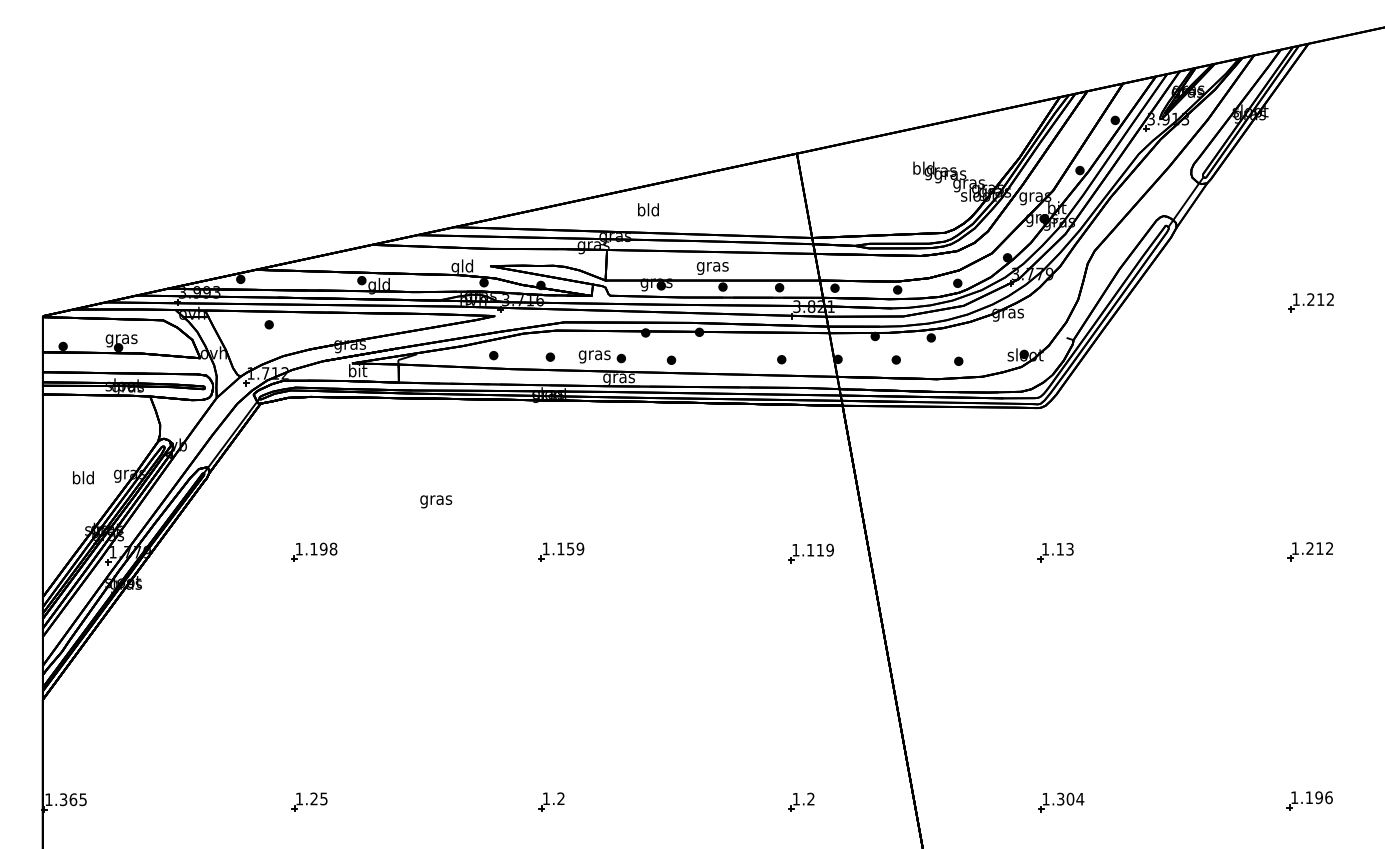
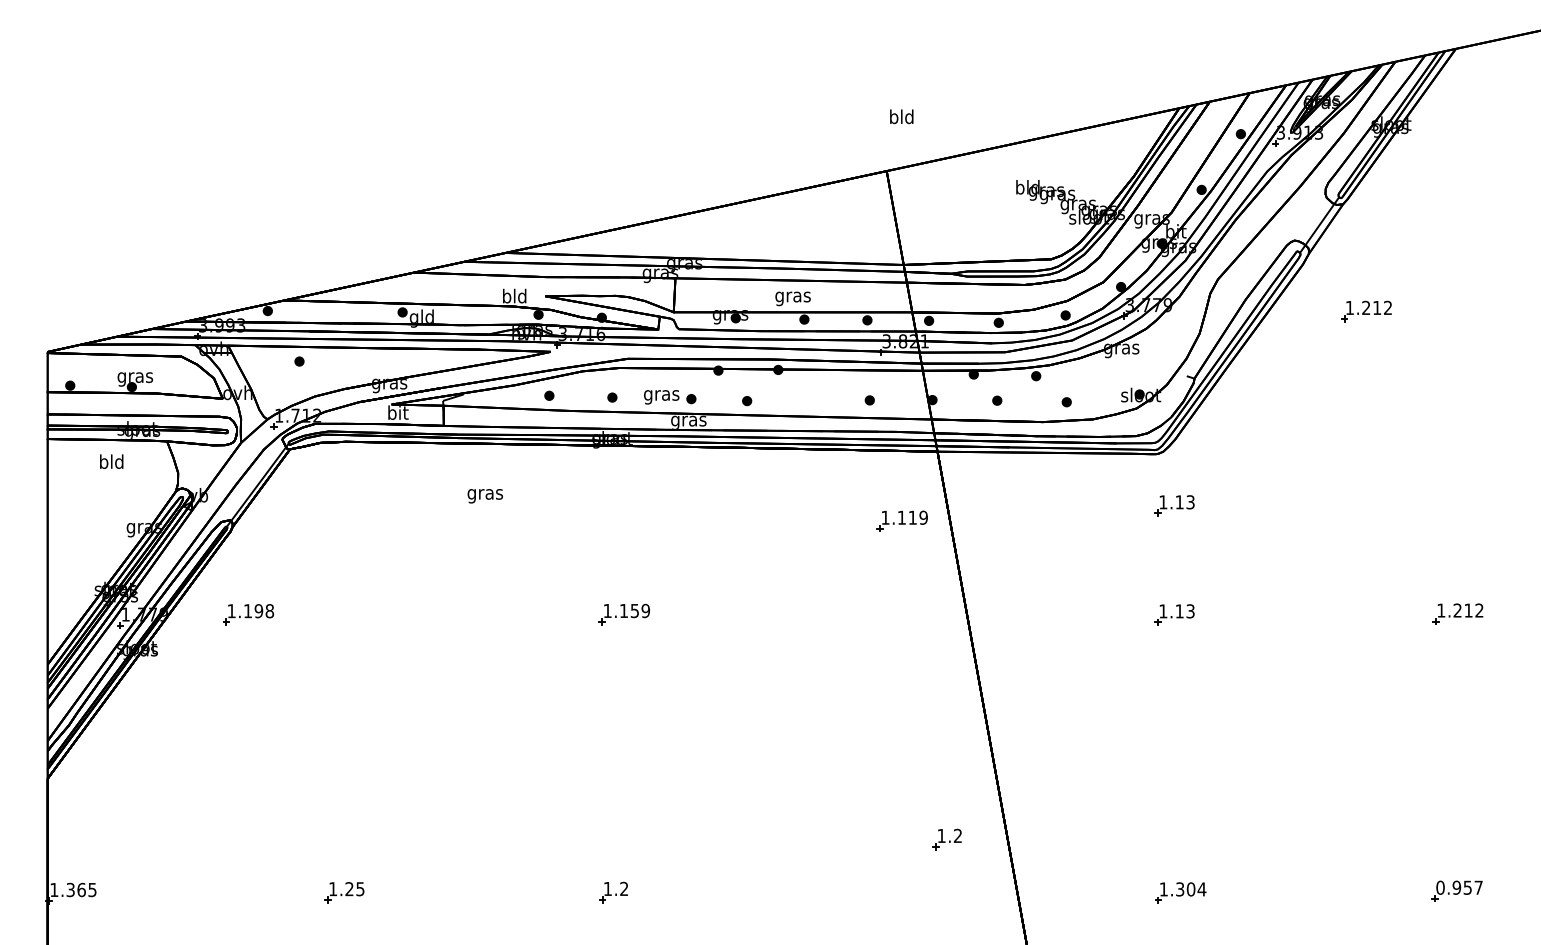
text: (648, 209) -> (901, 116), moved
text: (455, 266) -> (506, 296), gld -> bld
part: (1310, 302) -> (1365, 311), moved
part: (1055, 454) -> (1174, 505), added
text: (83, 477) -> (111, 461), moved
text: (436, 501) -> (485, 495), moved
part: (314, 551) -> (248, 613), moved
part: (810, 553) -> (901, 521), moved
text: (1311, 797) -> (1459, 887), 1.196 -> 0.957
part: (801, 801) -> (947, 838), moved

